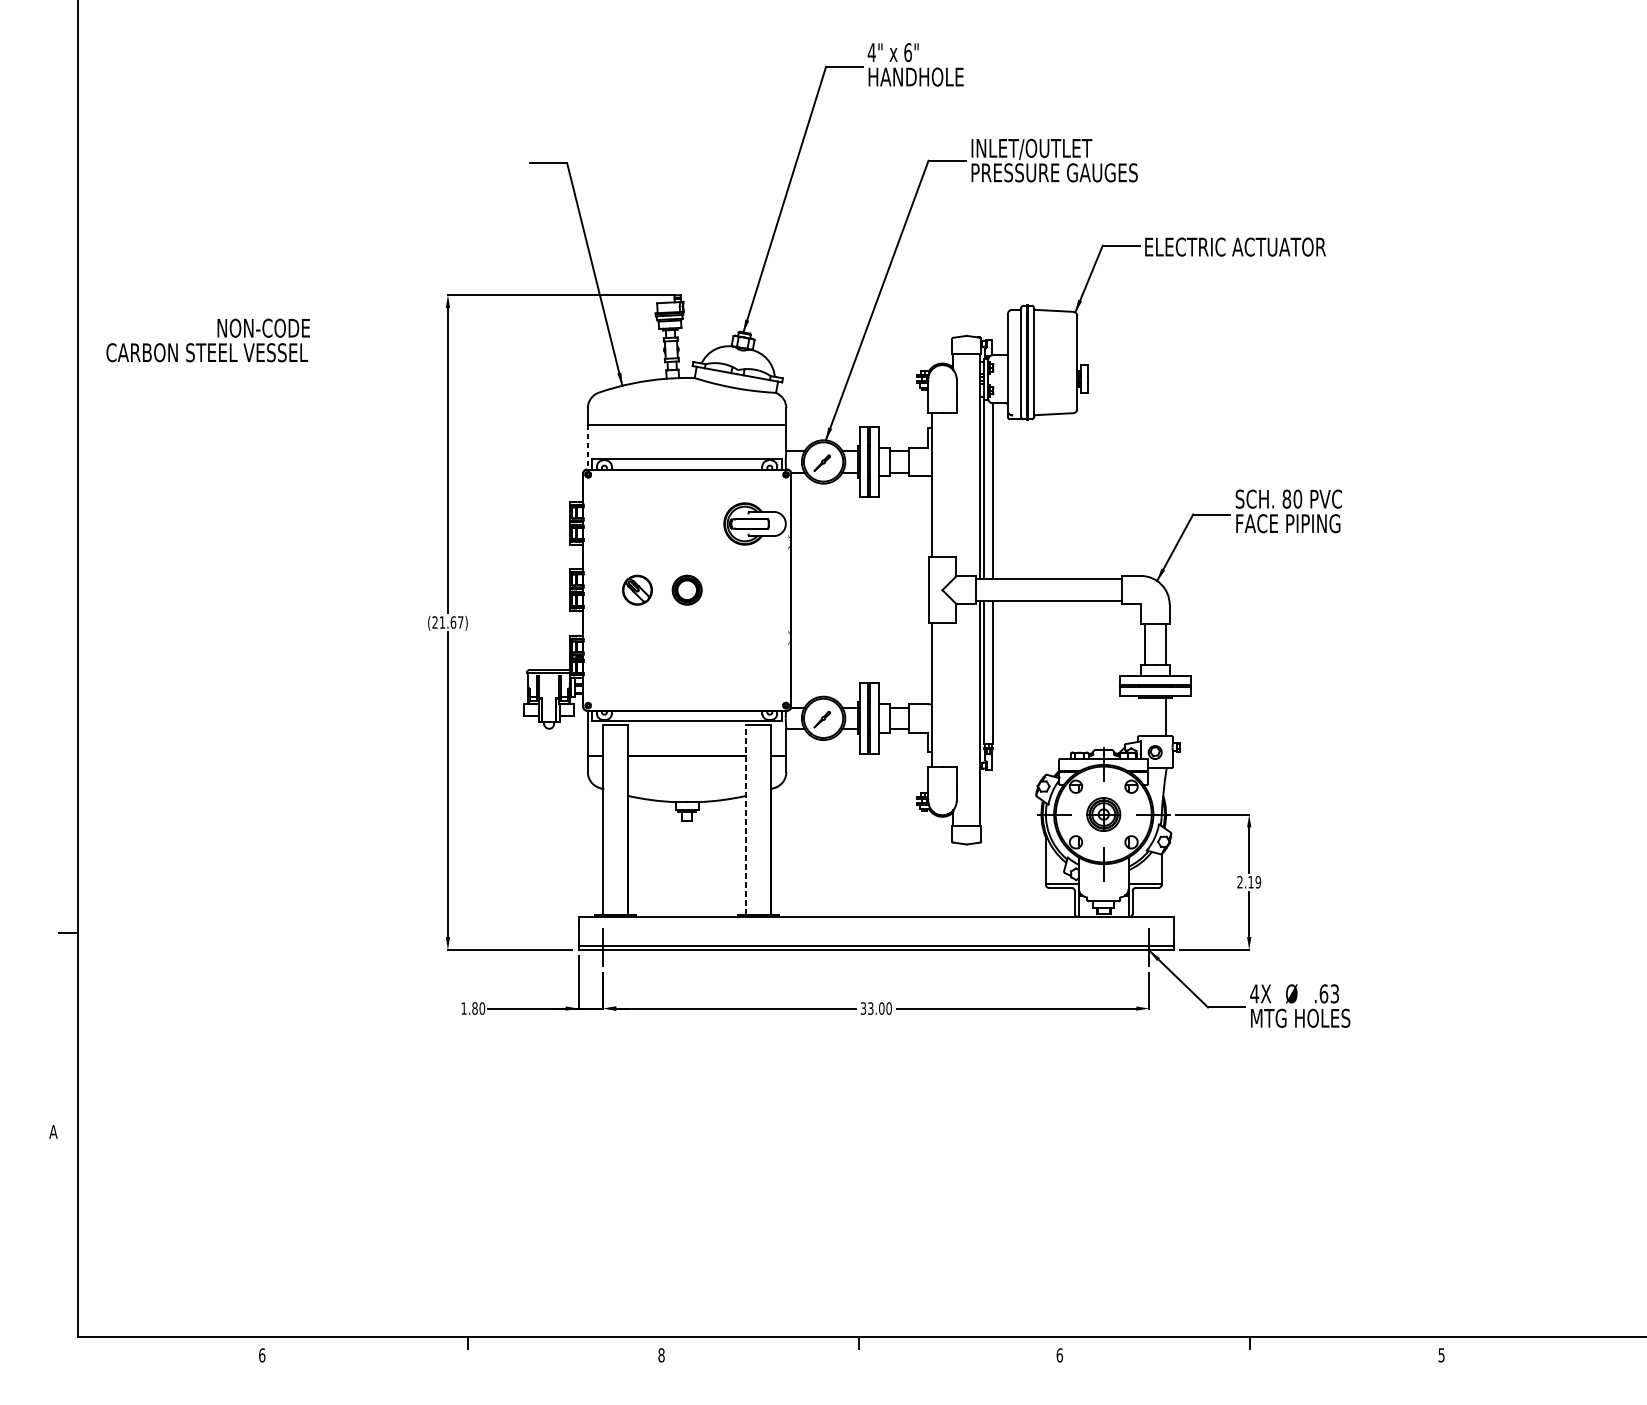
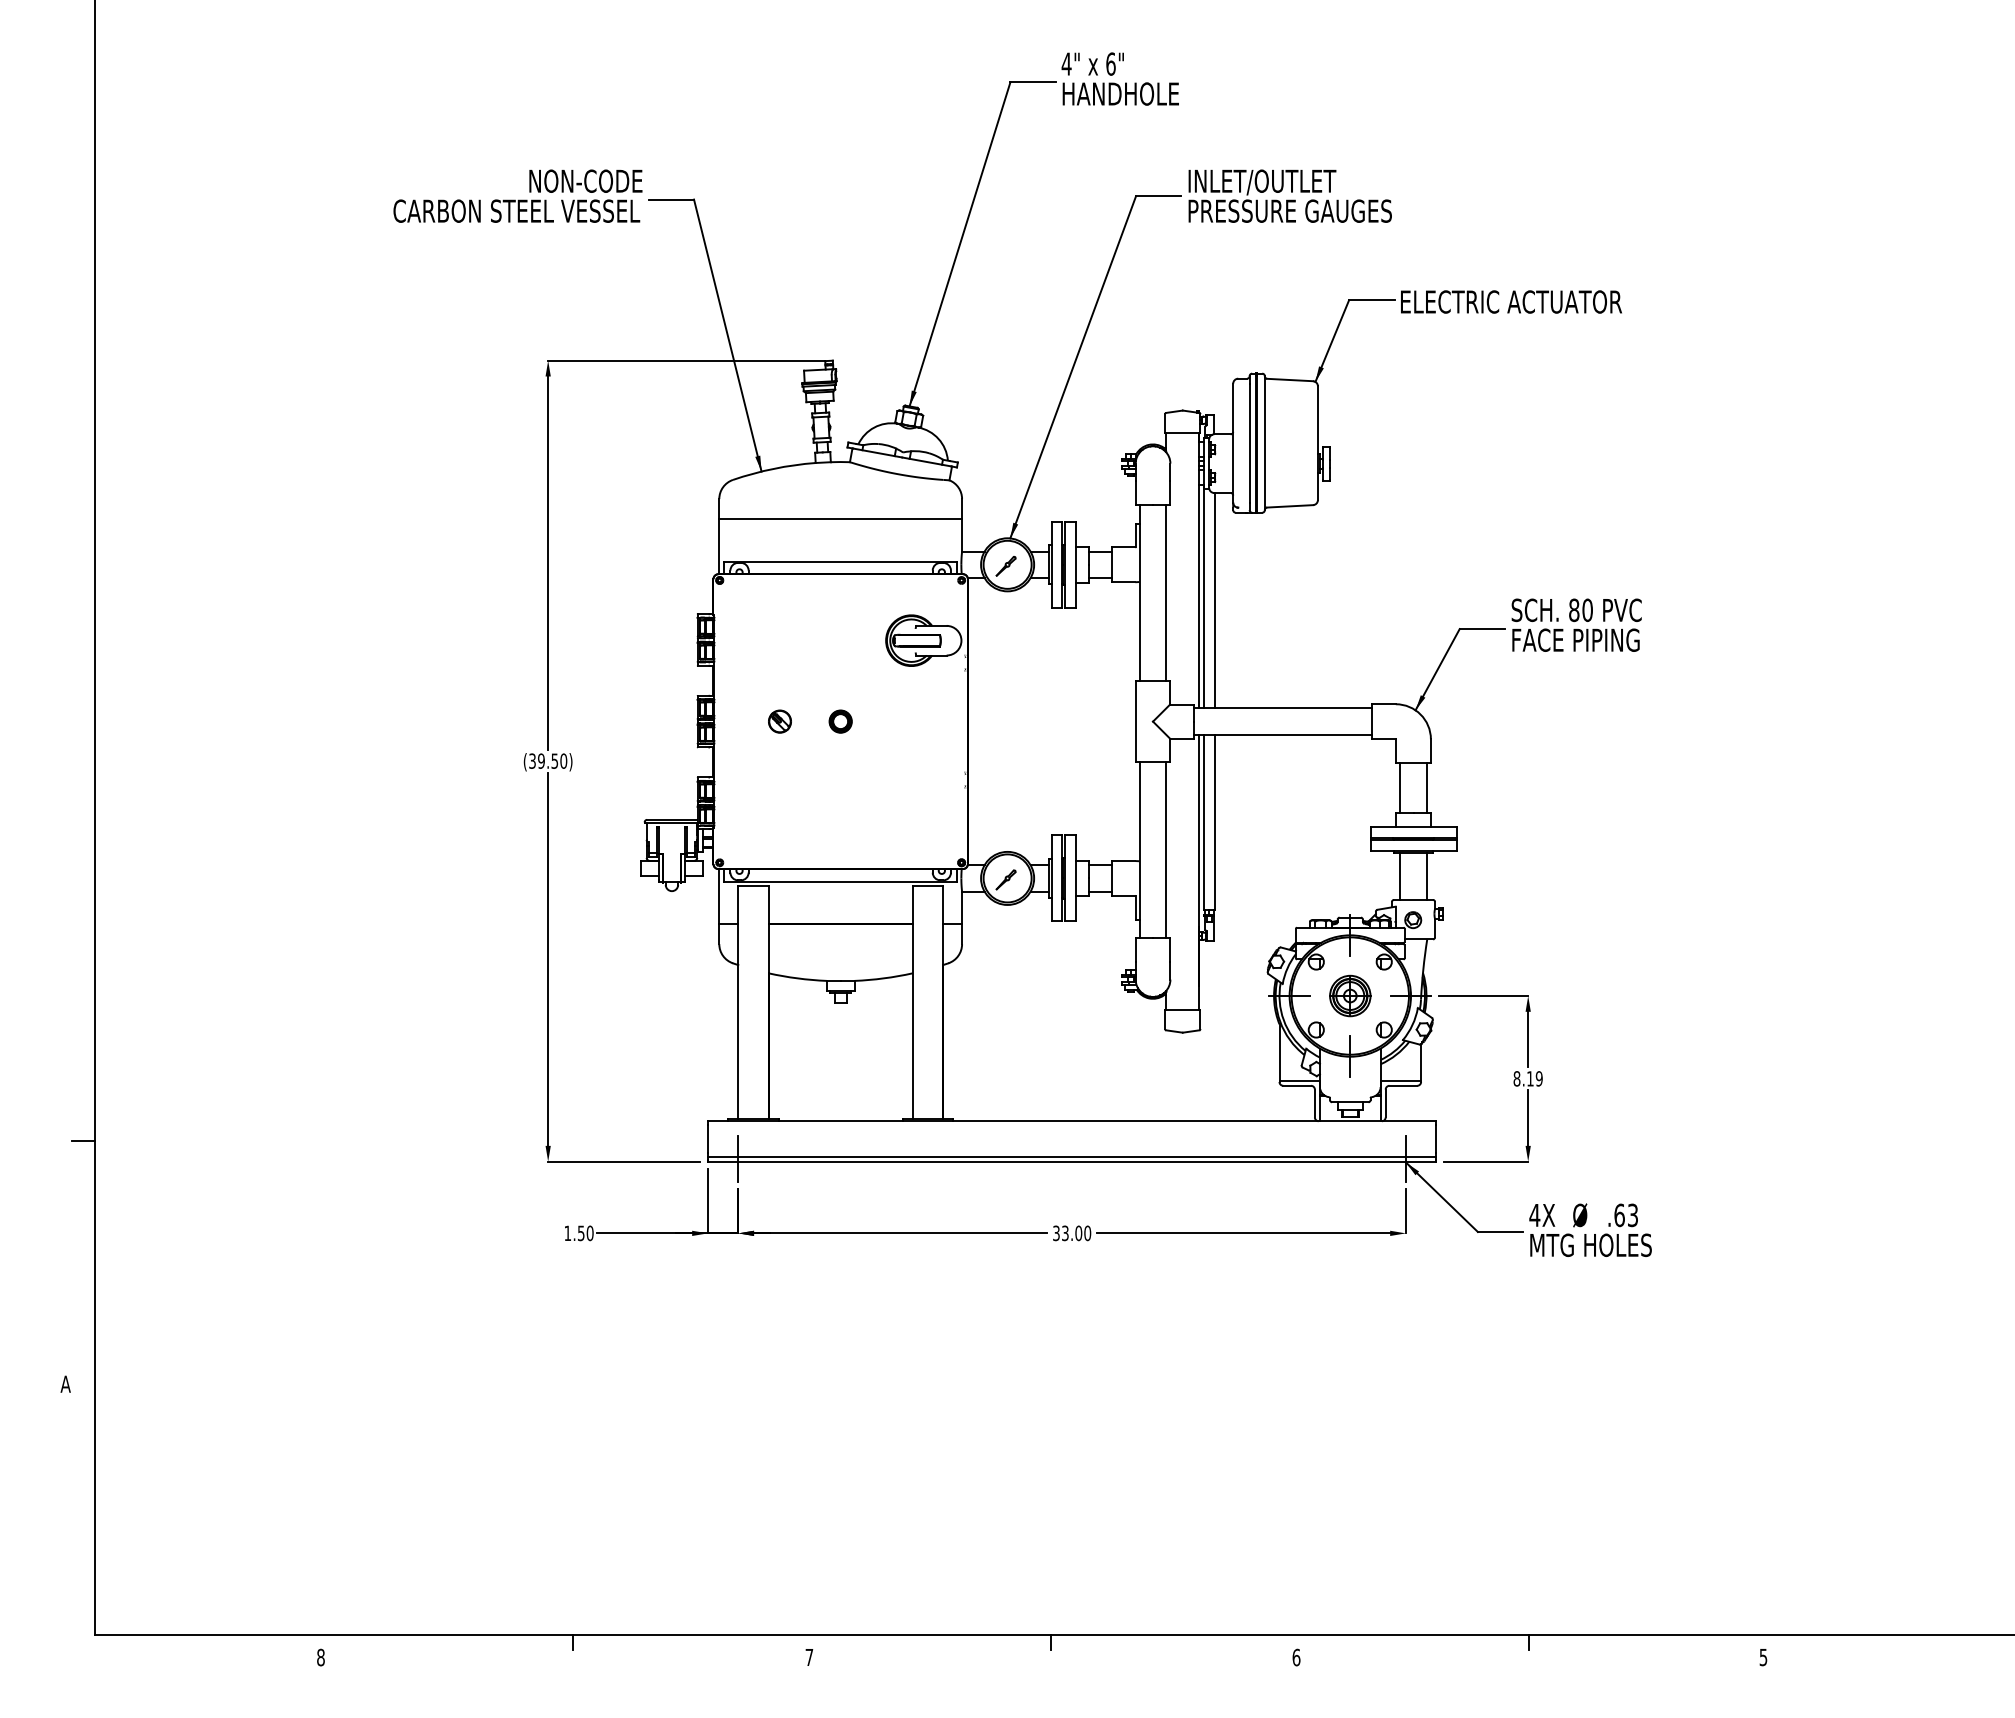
text: (207, 339) -> (517, 195), moved
line: (588, 447) -> (719, 547), dashed -> solid
line: (953, 484) -> (1166, 592), added
part: (637, 590) -> (779, 721), size x0.62
part: (686, 590) -> (840, 721), size x0.62
text: (448, 621) -> (548, 760), (21.67) -> (39.50)
line: (953, 695) -> (1166, 850), added
line: (1144, 716) -> (1400, 876), added
line: (745, 819) -> (912, 1001), dashed -> solid
text: (1239, 881) -> (1516, 1078), 2.19 -> 8.19
text: (474, 1008) -> (580, 1233), 1.80 -> 1.50
text: (261, 1355) -> (320, 1657), 6 -> 8
text: (661, 1355) -> (809, 1657), 8 -> 7

